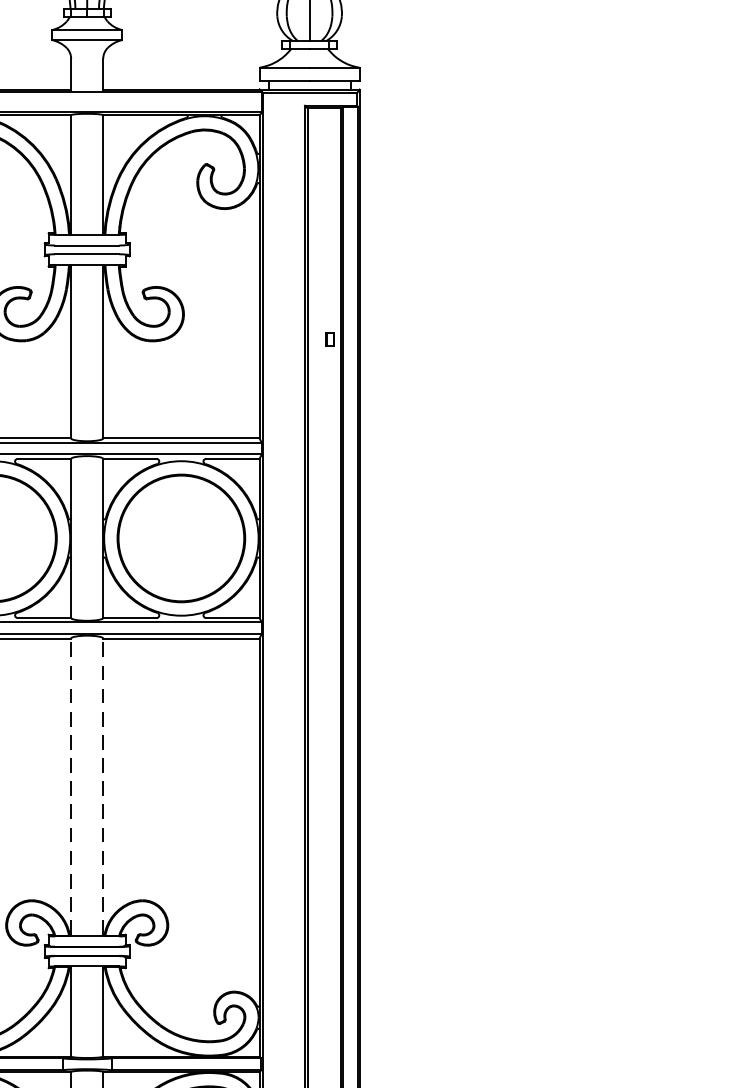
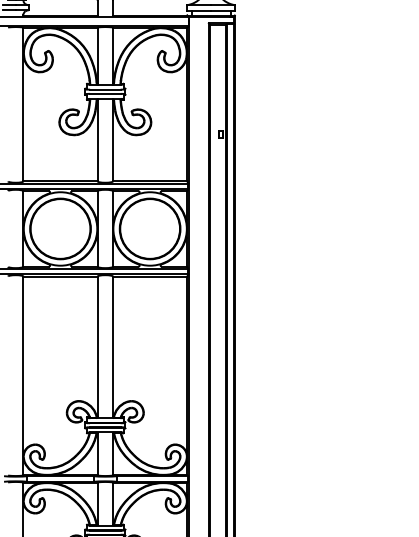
line: (70, 785) -> (97, 346), dashed -> solid
line: (102, 785) -> (112, 346), dashed -> solid

